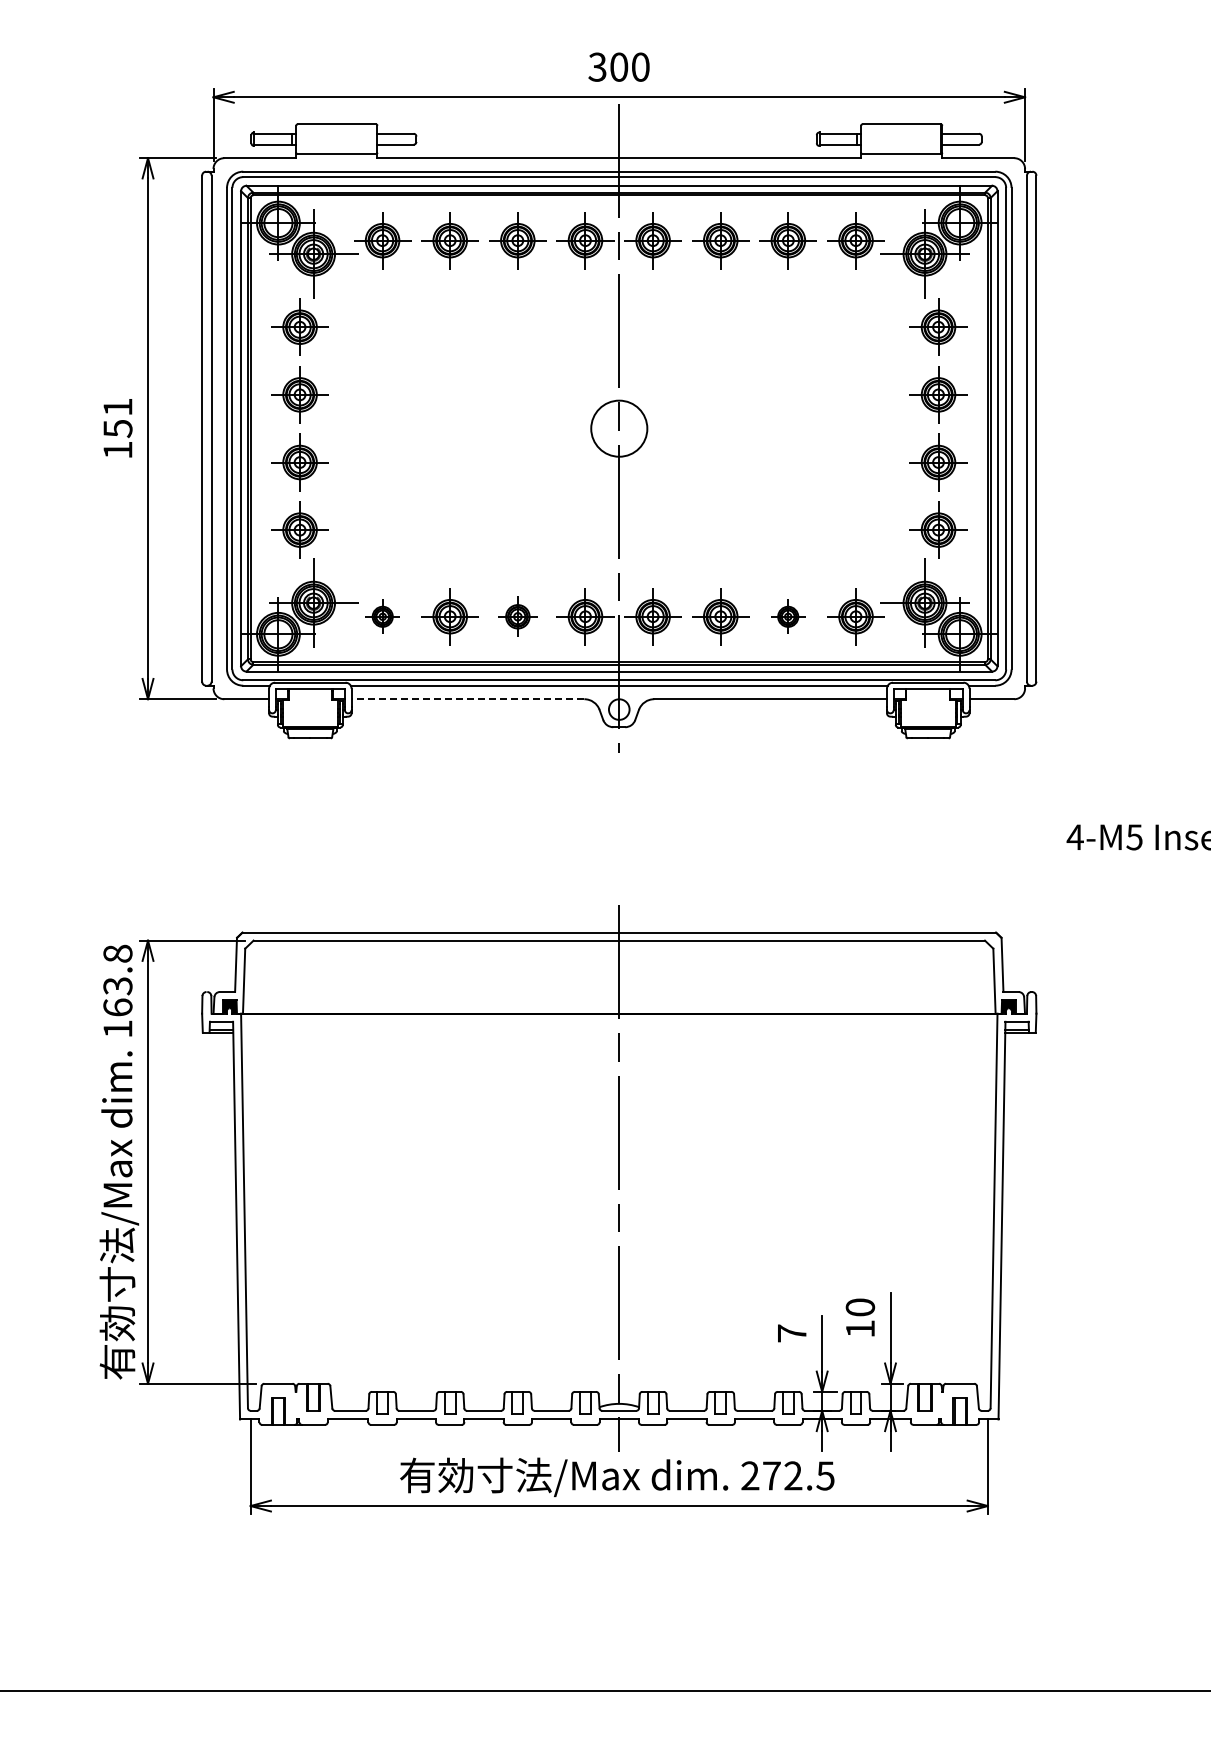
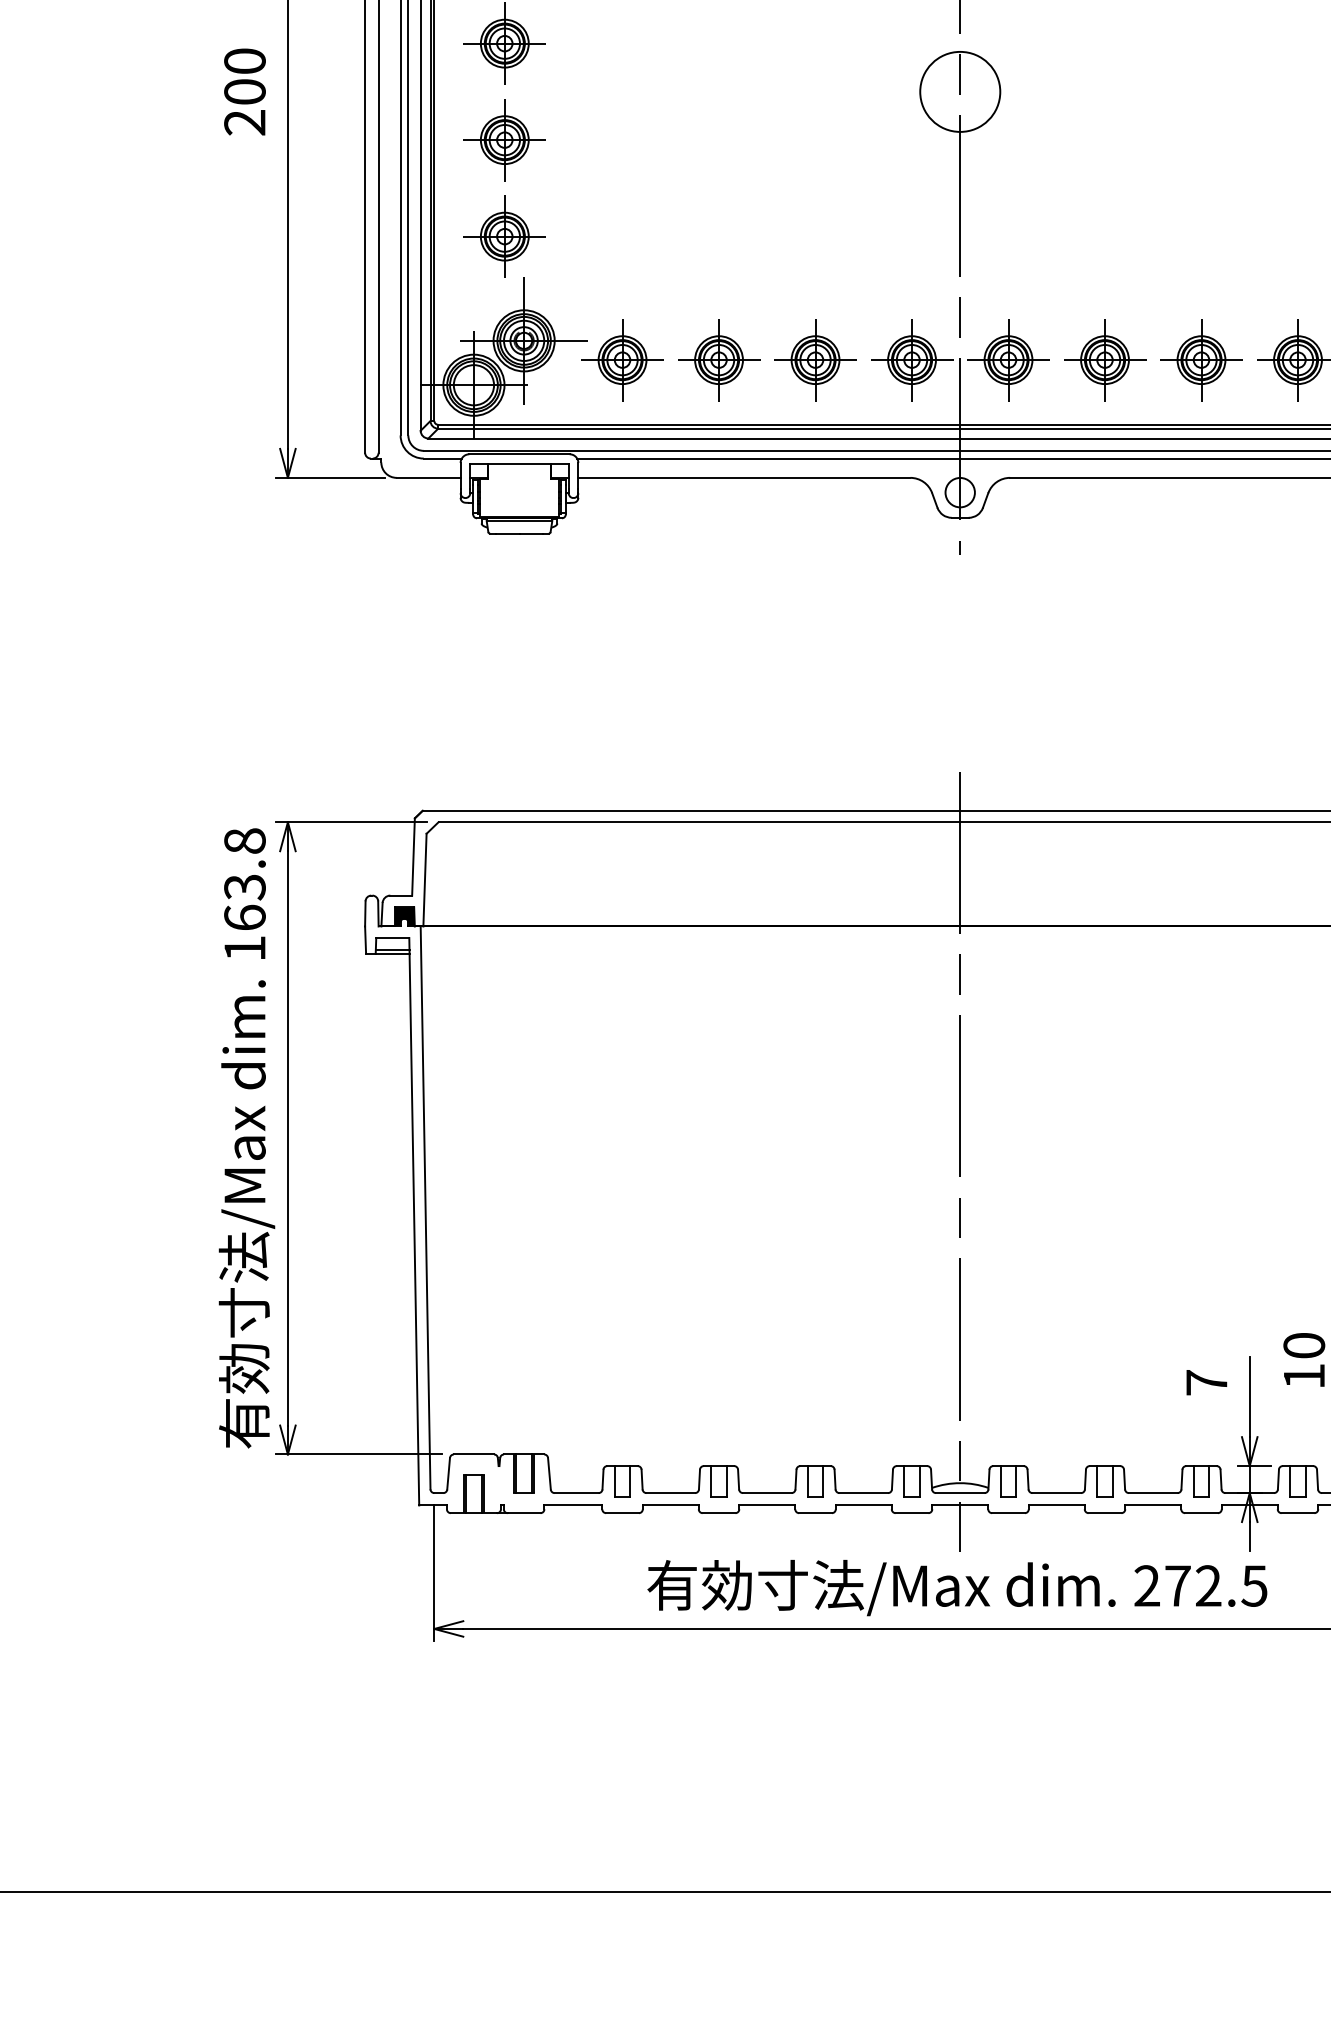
text: (117, 428) -> (244, 91), 151 -> 200
part: (382, 616) -> (622, 359), size x1.67
part: (517, 616) -> (815, 359), size x1.43
part: (787, 616) -> (1200, 359), size x1.67
line: (467, 699) -> (743, 478), dashed -> solid

